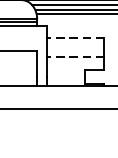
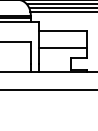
line: (75, 38) -> (62, 31), dashed -> solid
line: (75, 57) -> (62, 47), dashed -> solid

